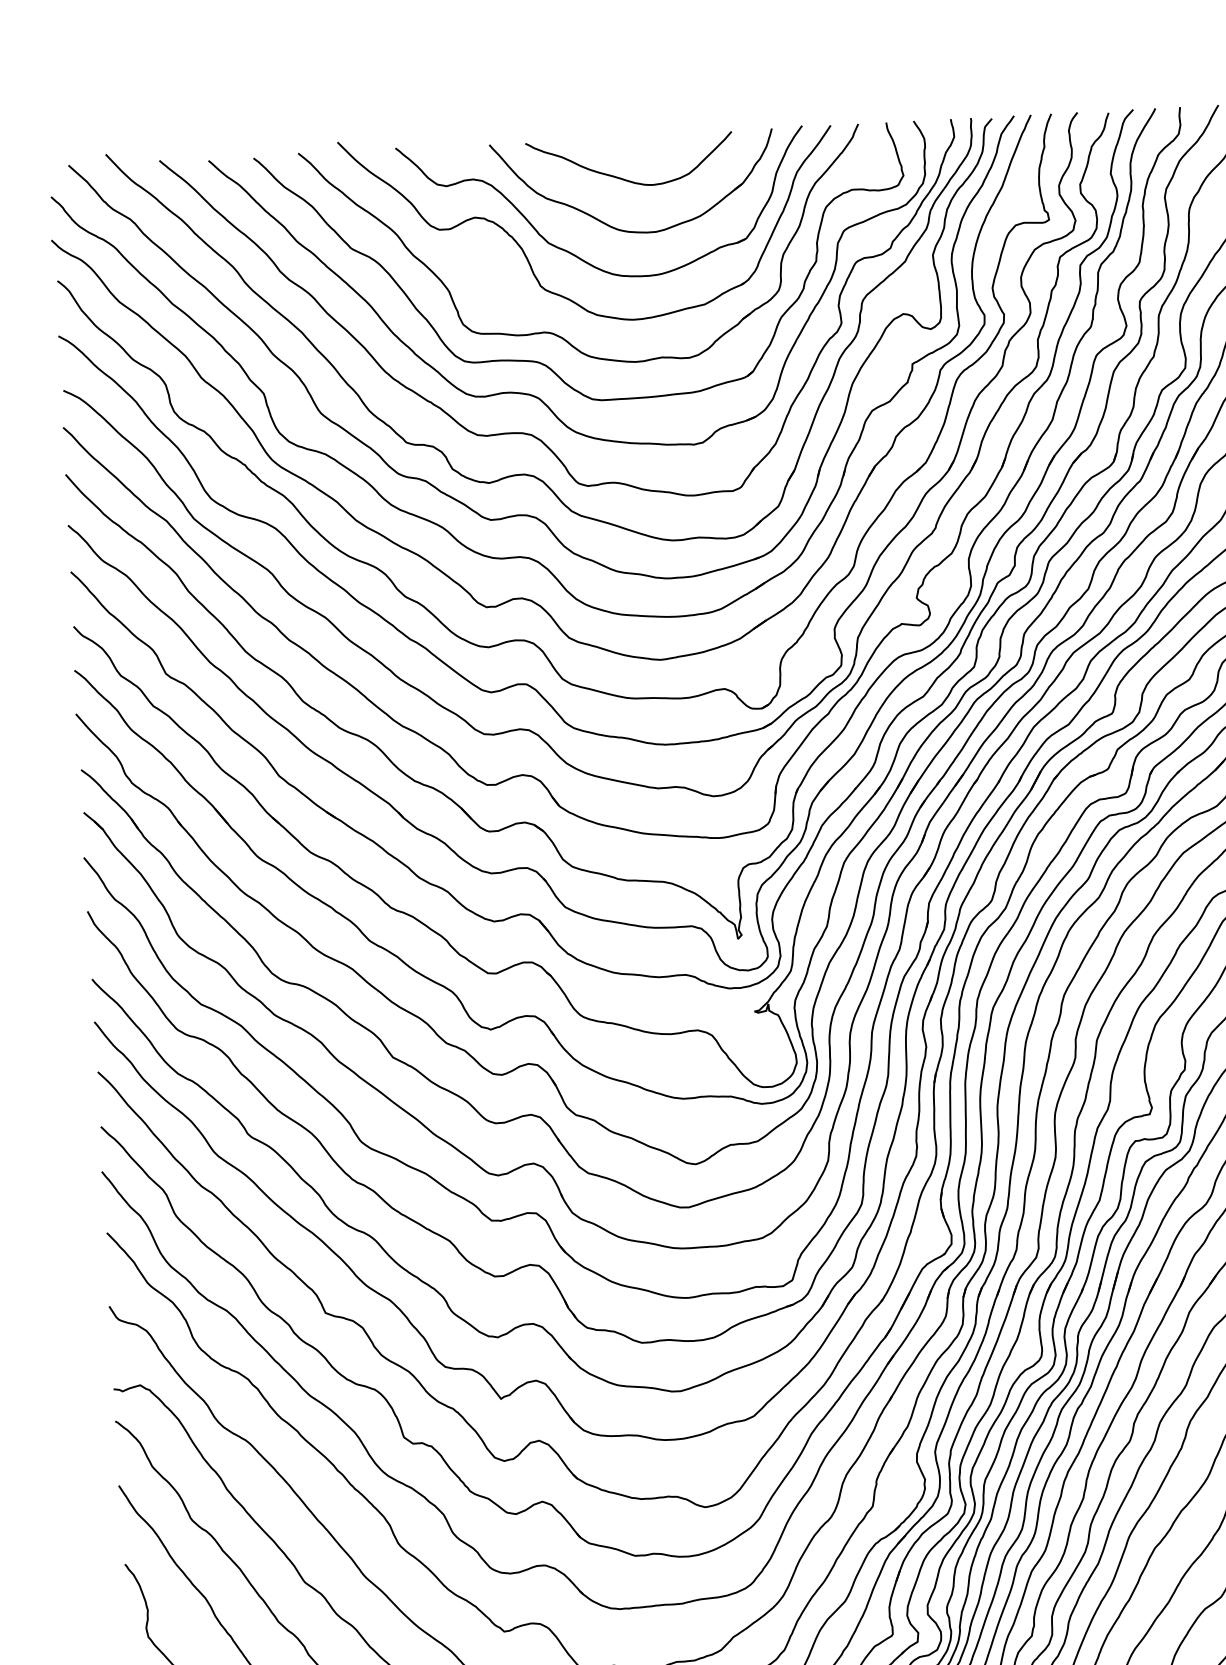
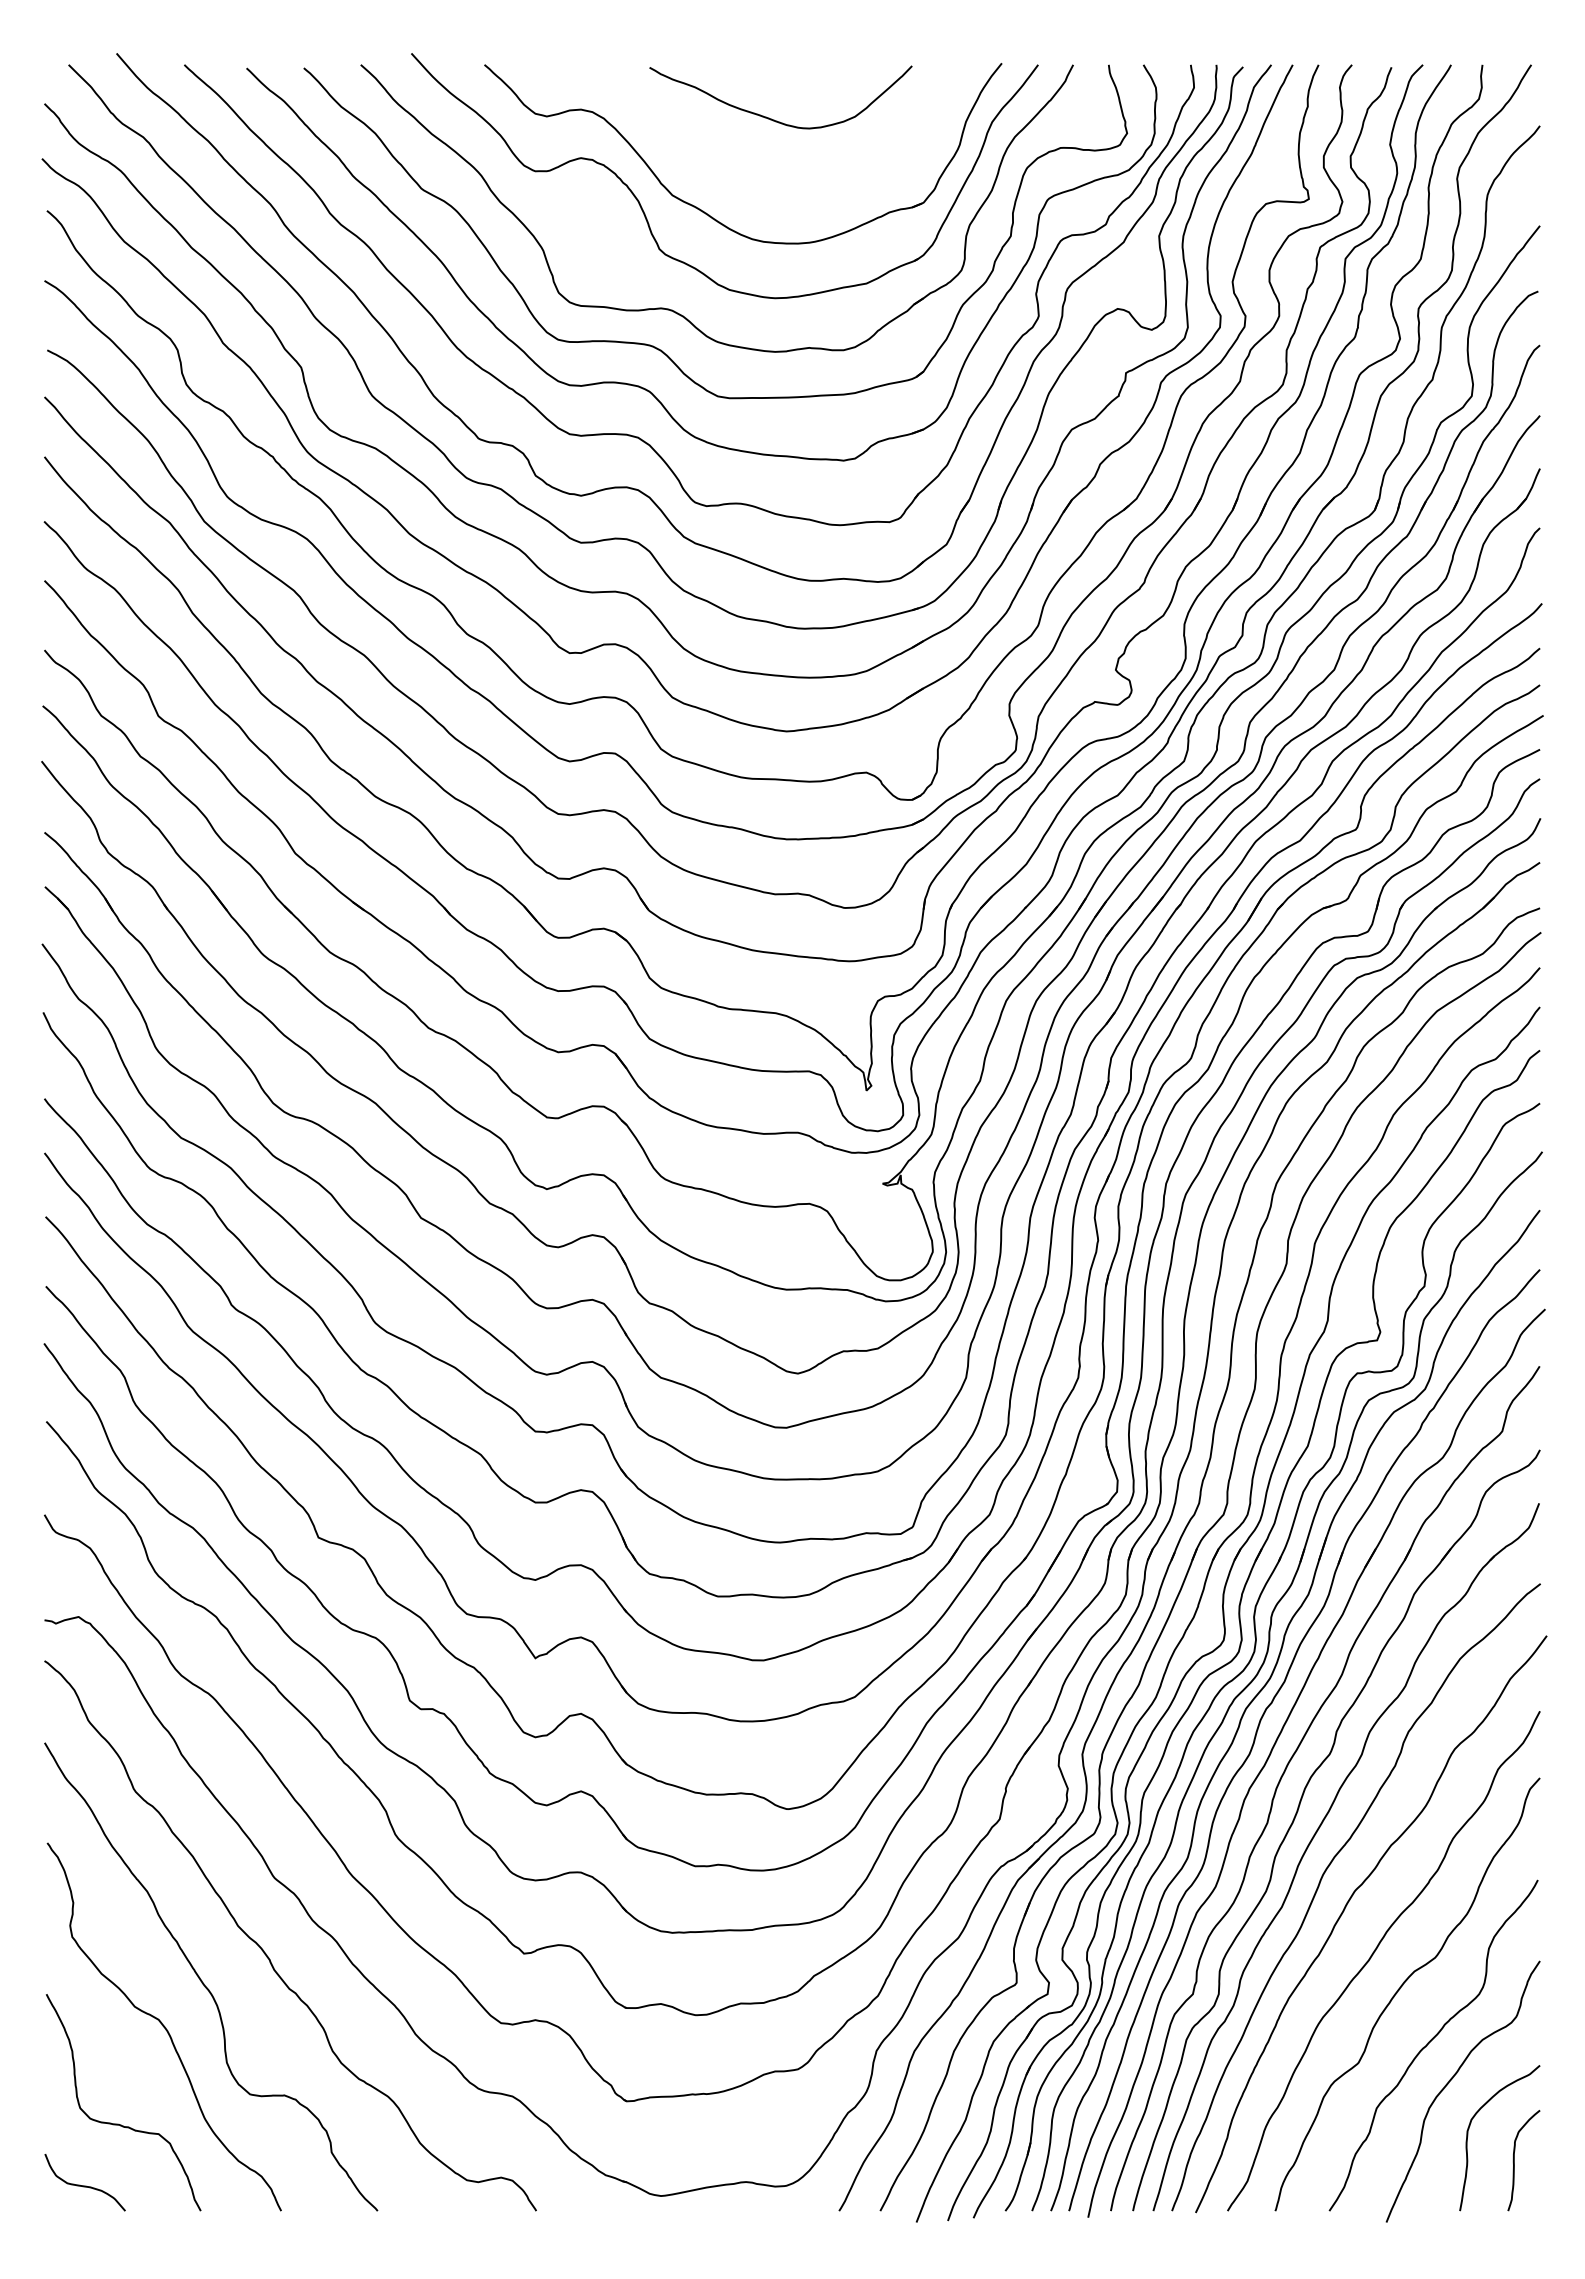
part: (622, 229) -> (767, 183), removed

